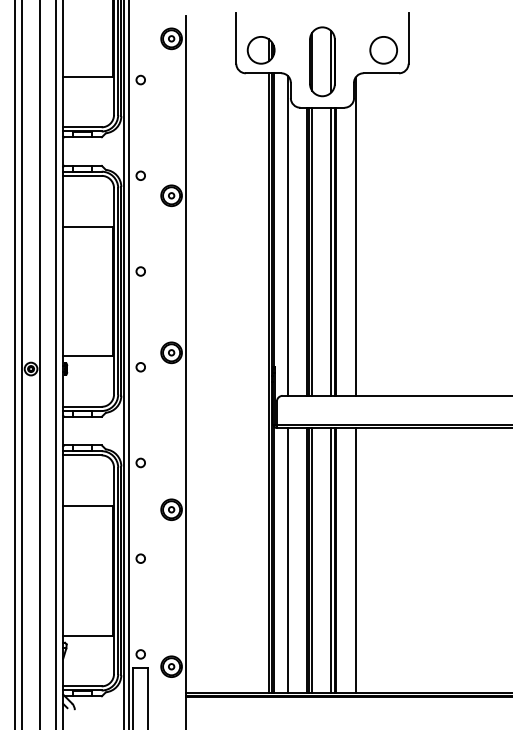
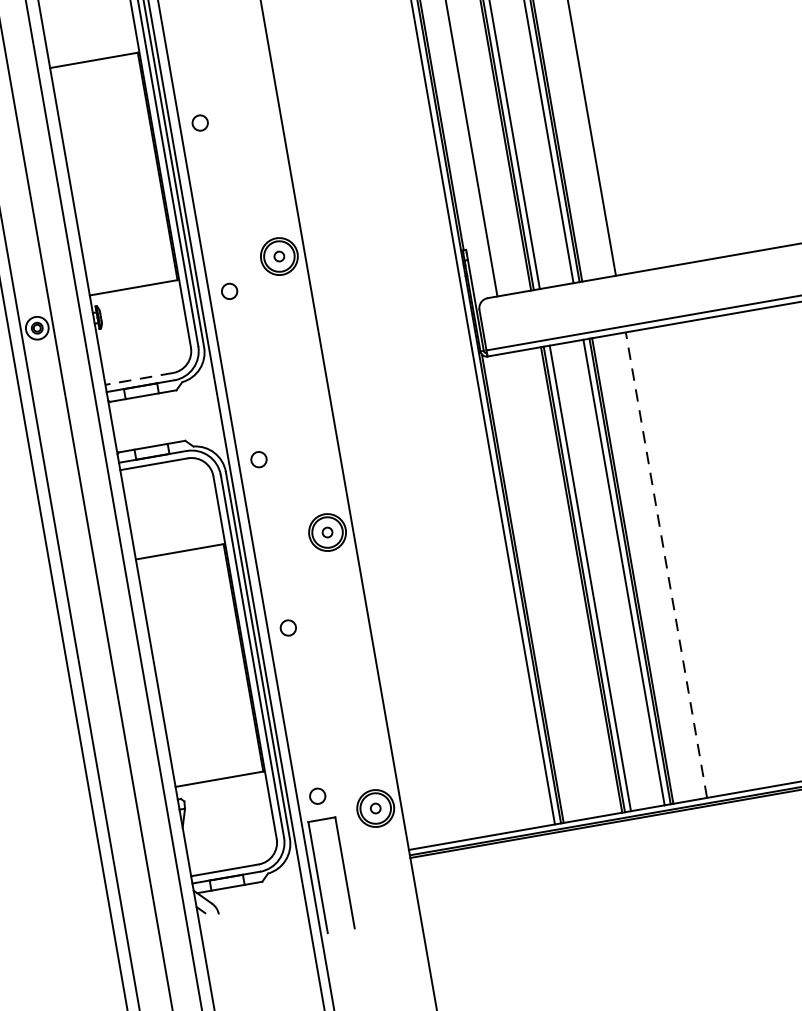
line: (81, 406) -> (137, 378), solid -> dashed
line: (355, 559) -> (666, 563), solid -> dashed
line: (288, 560) -> (548, 585), removed

